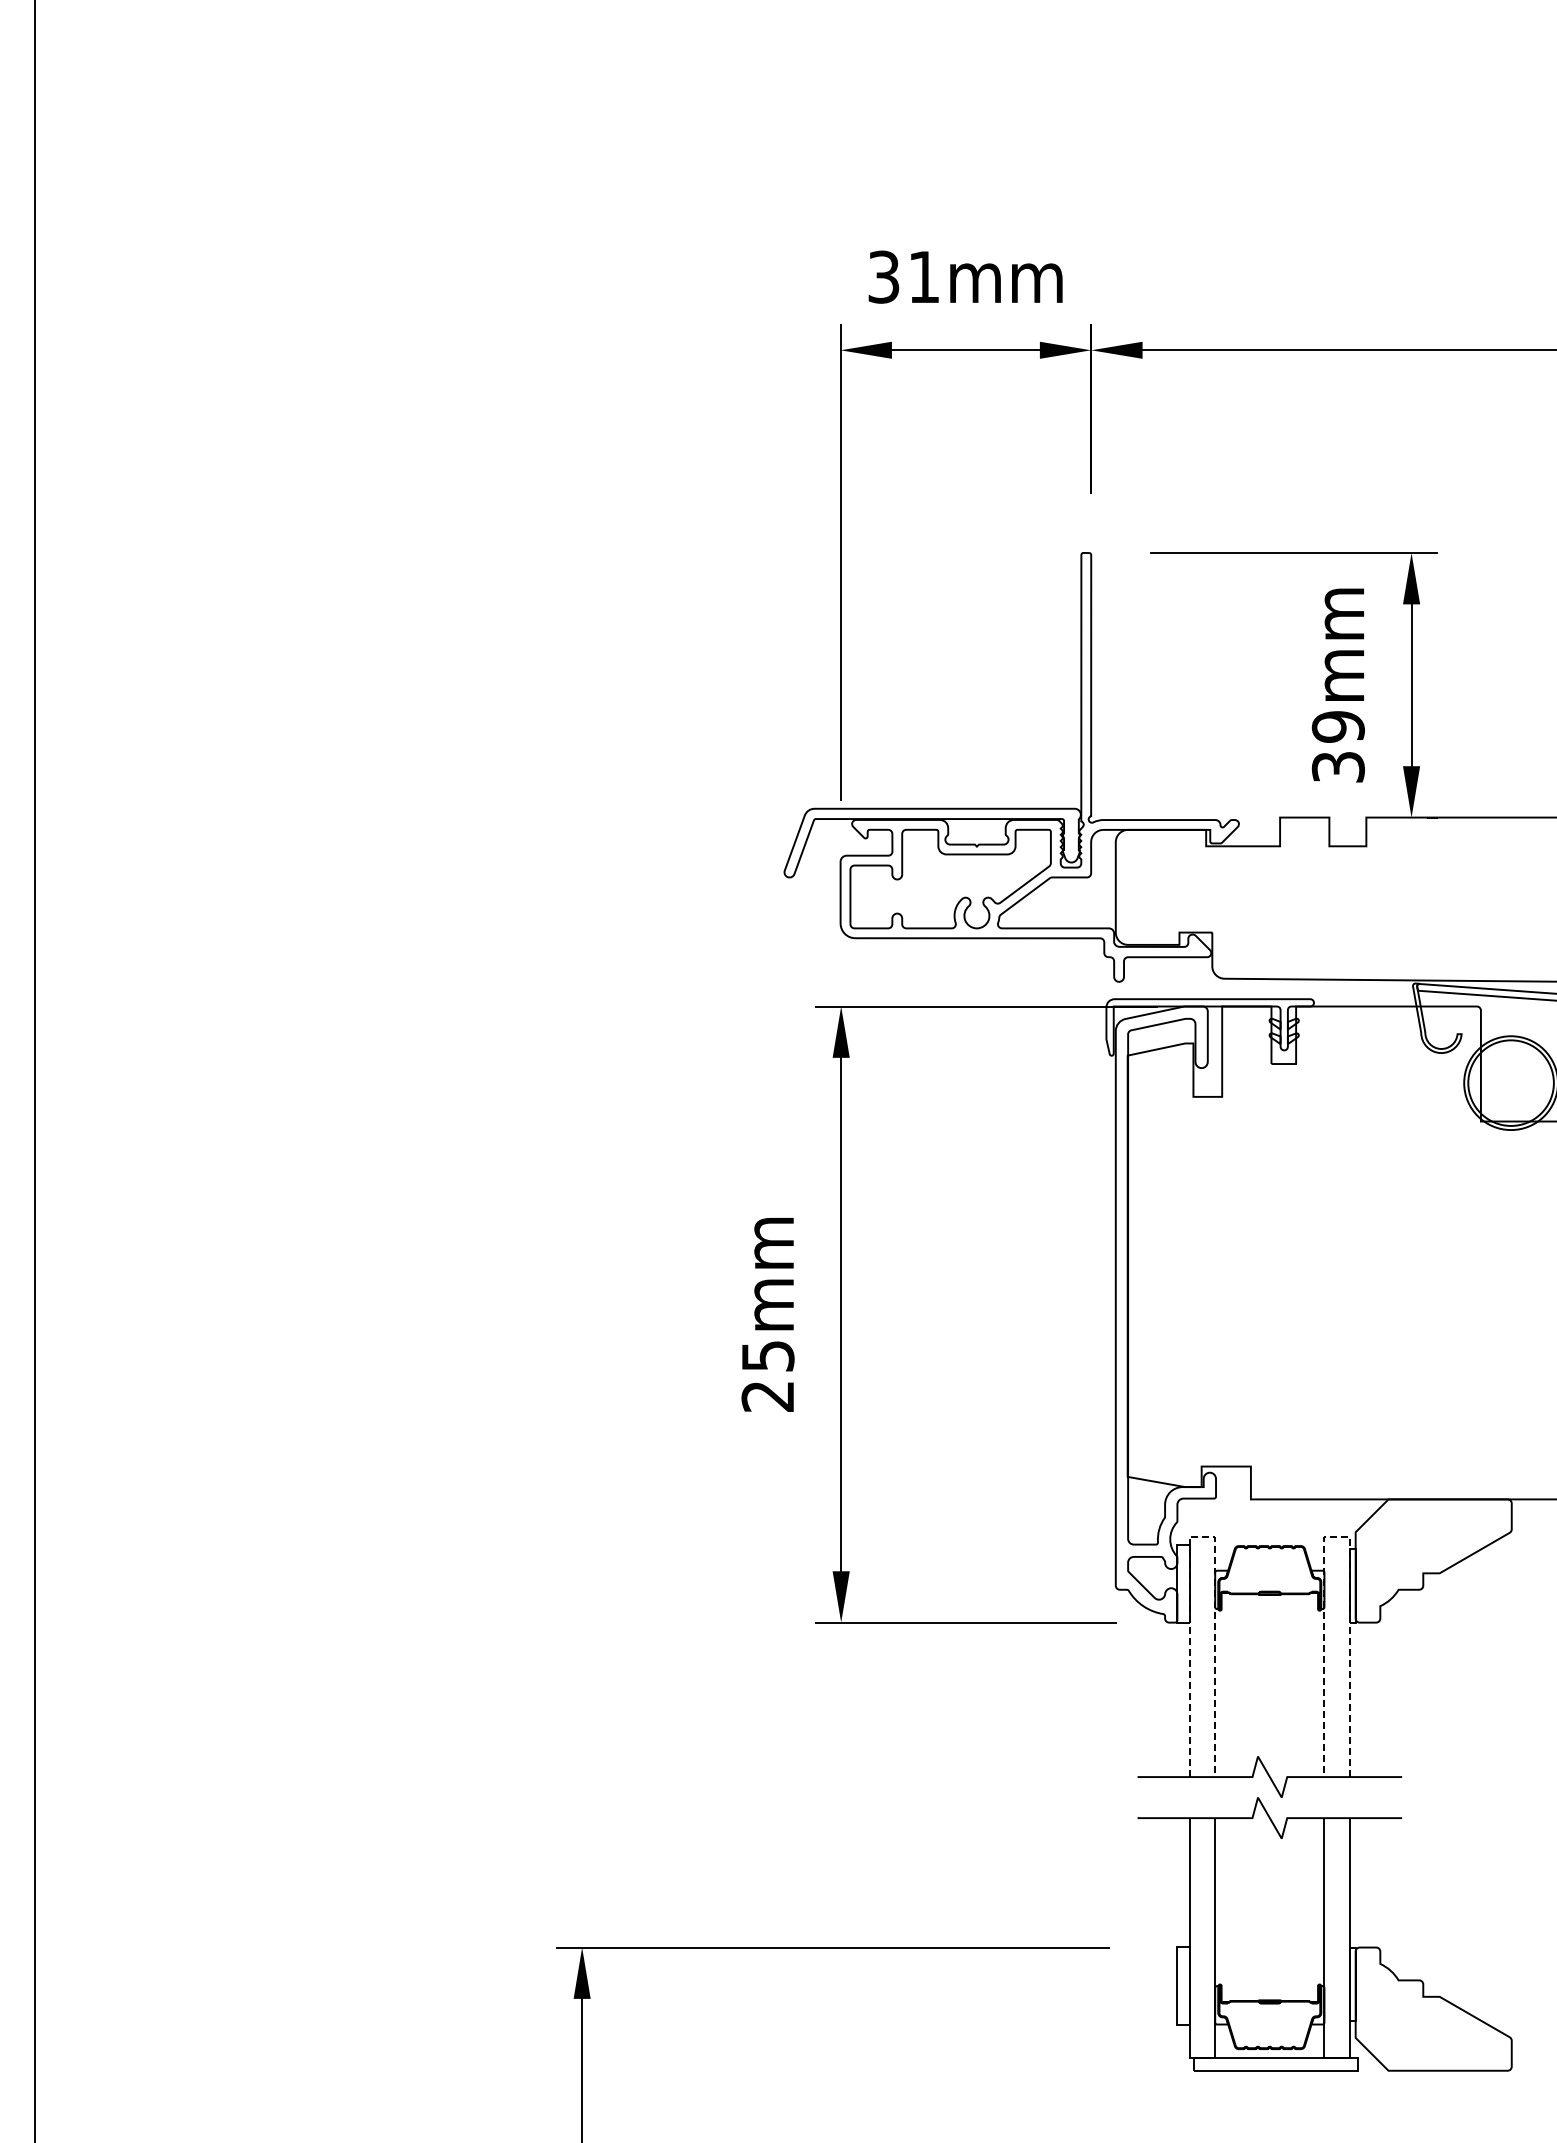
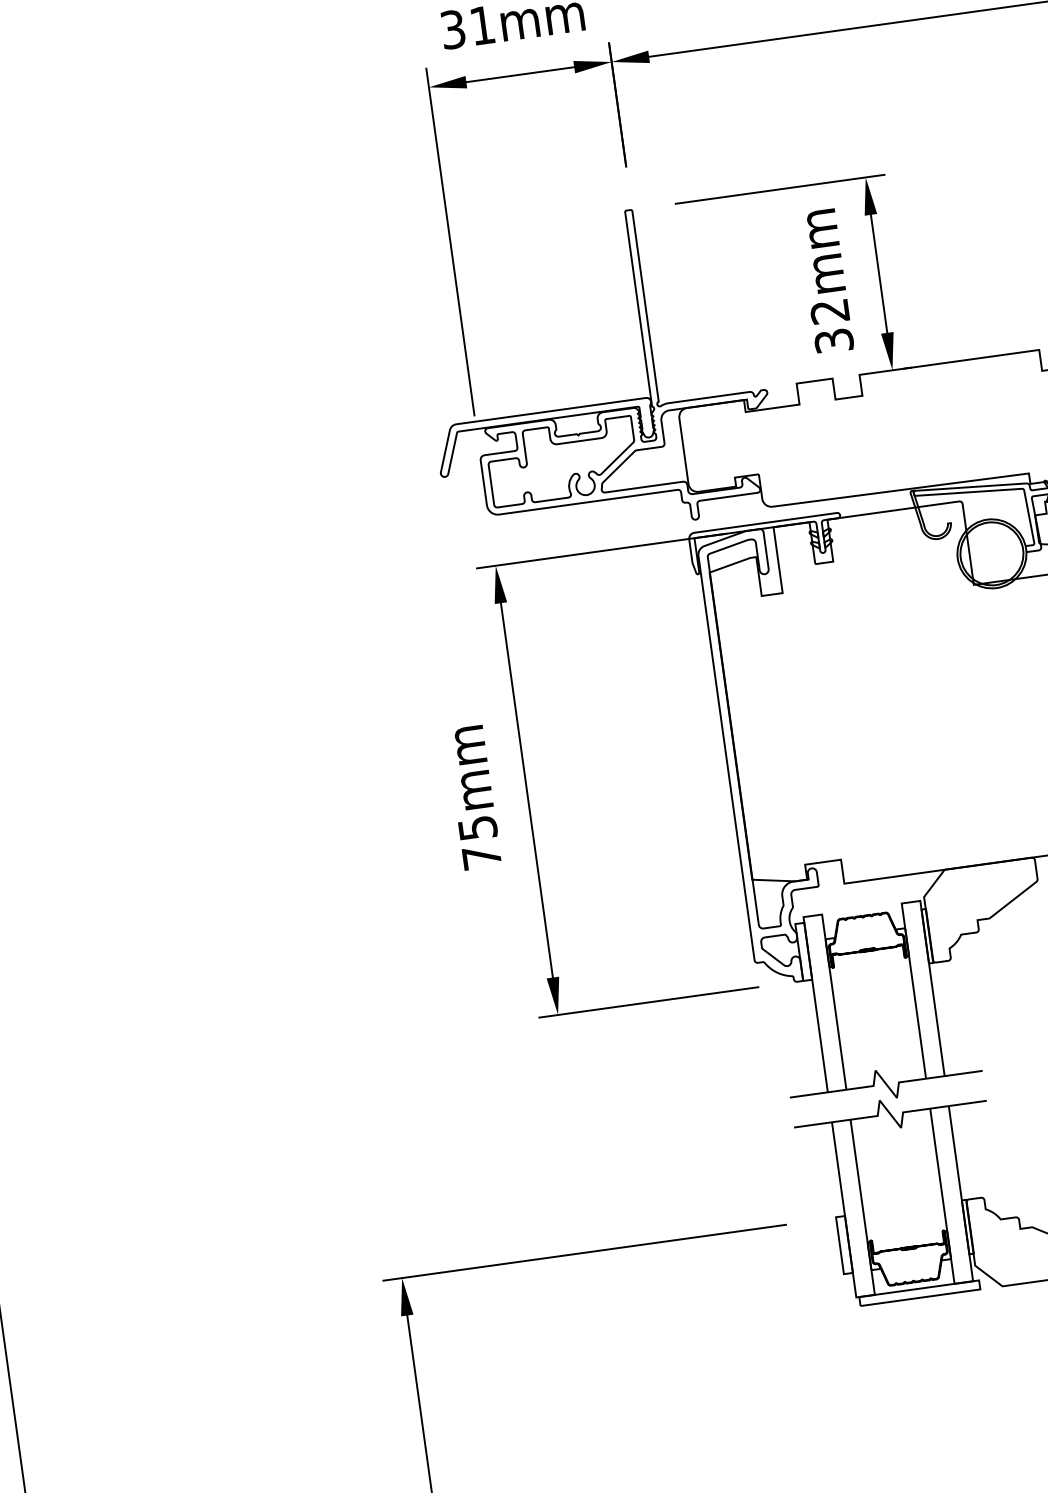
text: (1337, 726) -> (829, 311), 39mm -> 32mm
text: (767, 1396) -> (481, 857), 25mm -> 75mm
line: (1202, 1536) -> (812, 915), dashed -> solid
line: (1337, 1536) -> (911, 901), dashed -> solid

